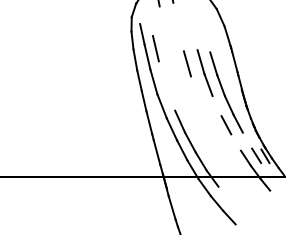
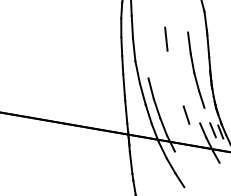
line: (155, 48) -> (140, 20), removed
line: (204, 72) -> (179, 49), removed
line: (226, 125) -> (186, 115), moved

